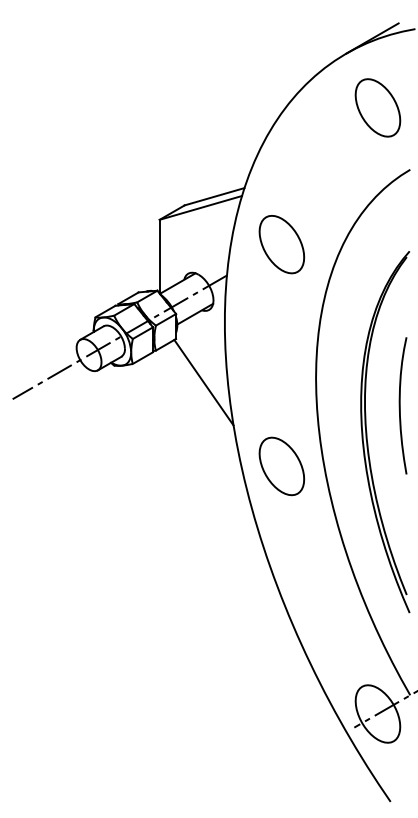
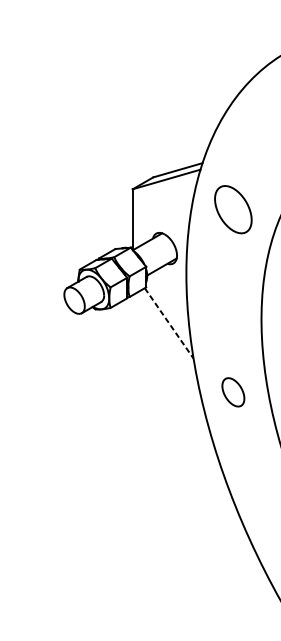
line: (119, 337) -> (99, 286), removed
line: (203, 382) -> (168, 323), solid -> dashed
part: (281, 466) -> (233, 392), size x0.6

